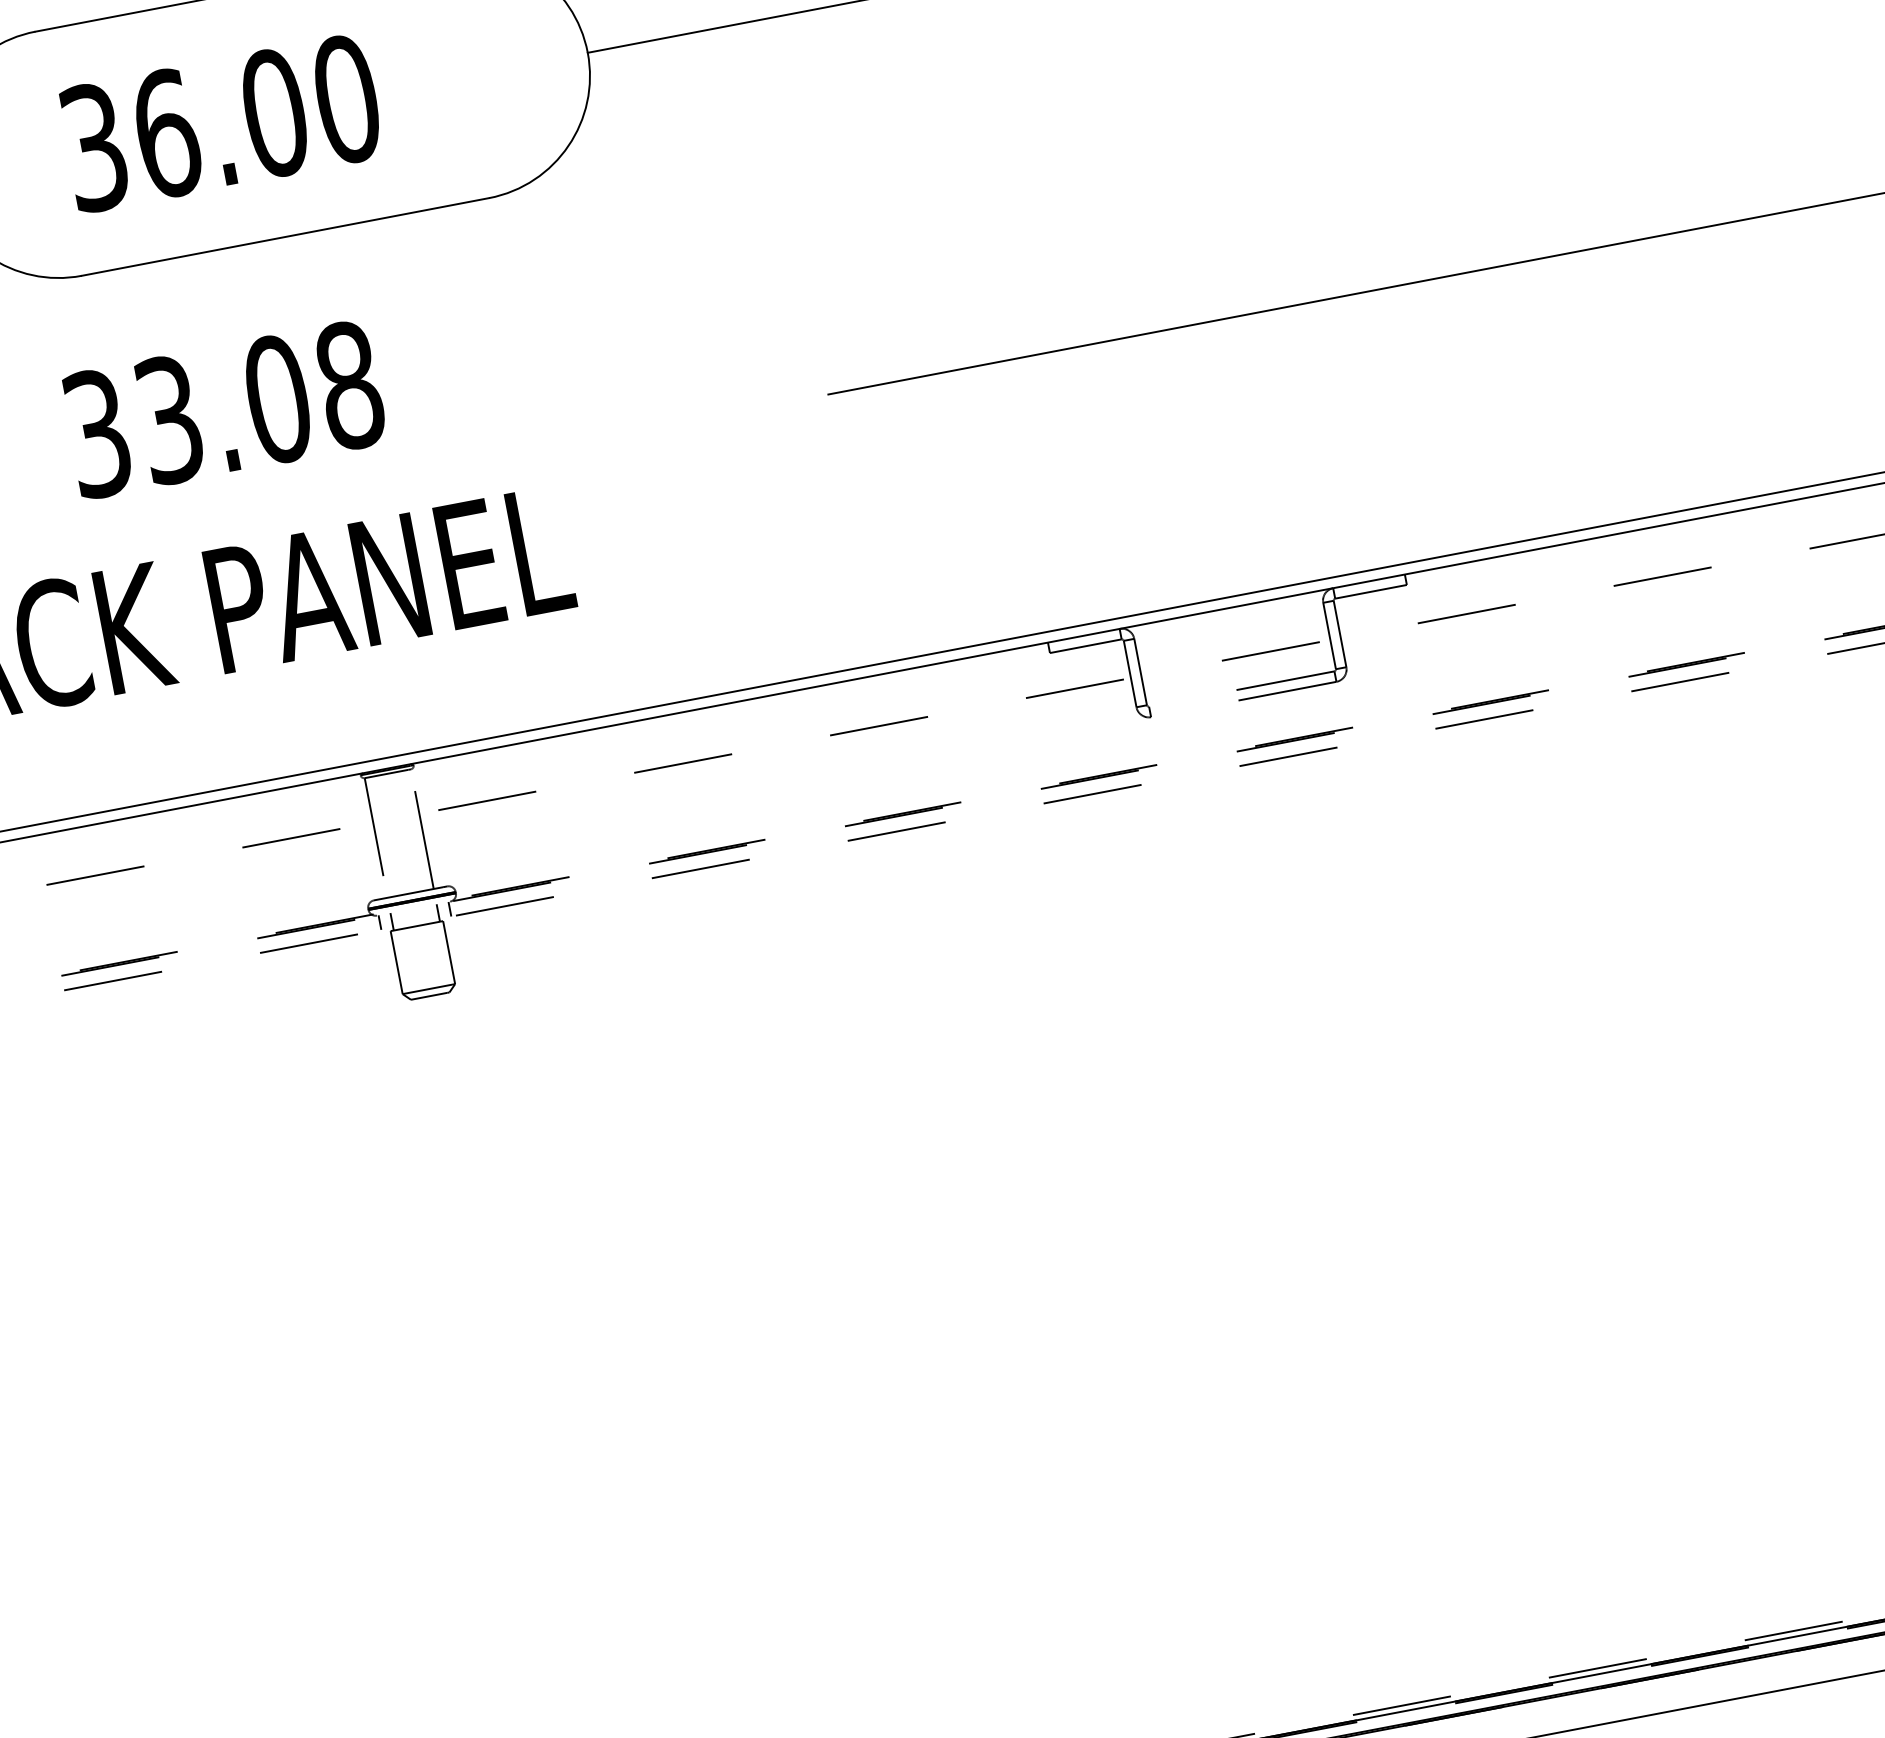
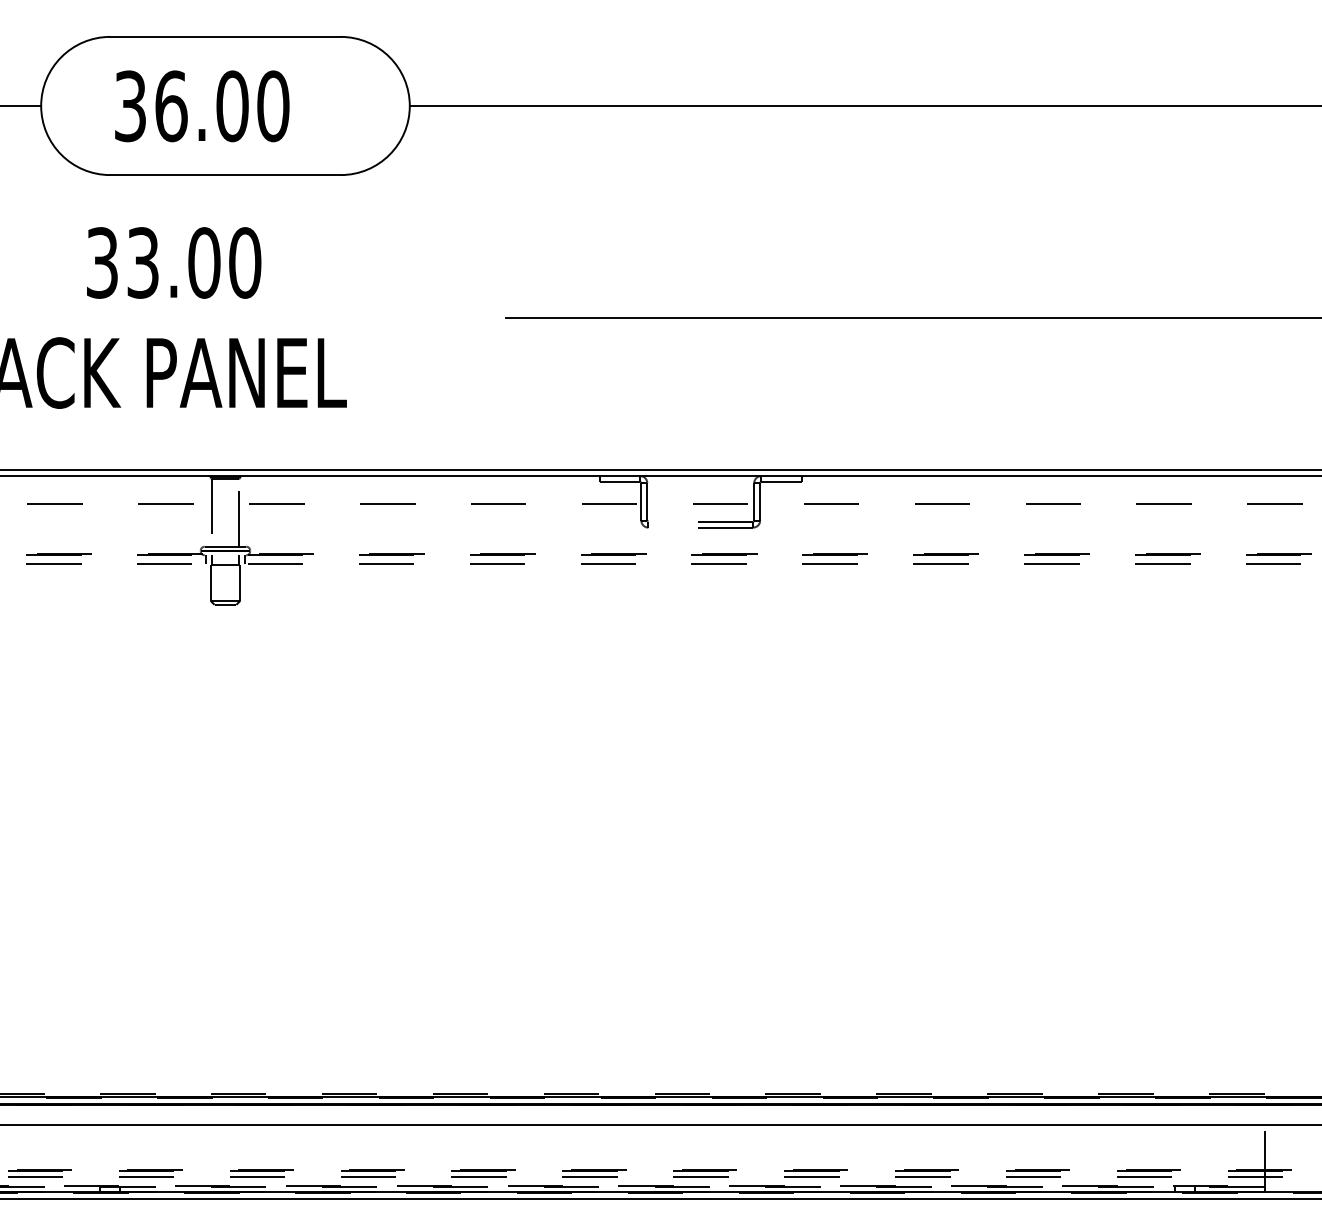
text: (350, 384) -> (245, 262), 33.08 -> 33.00

